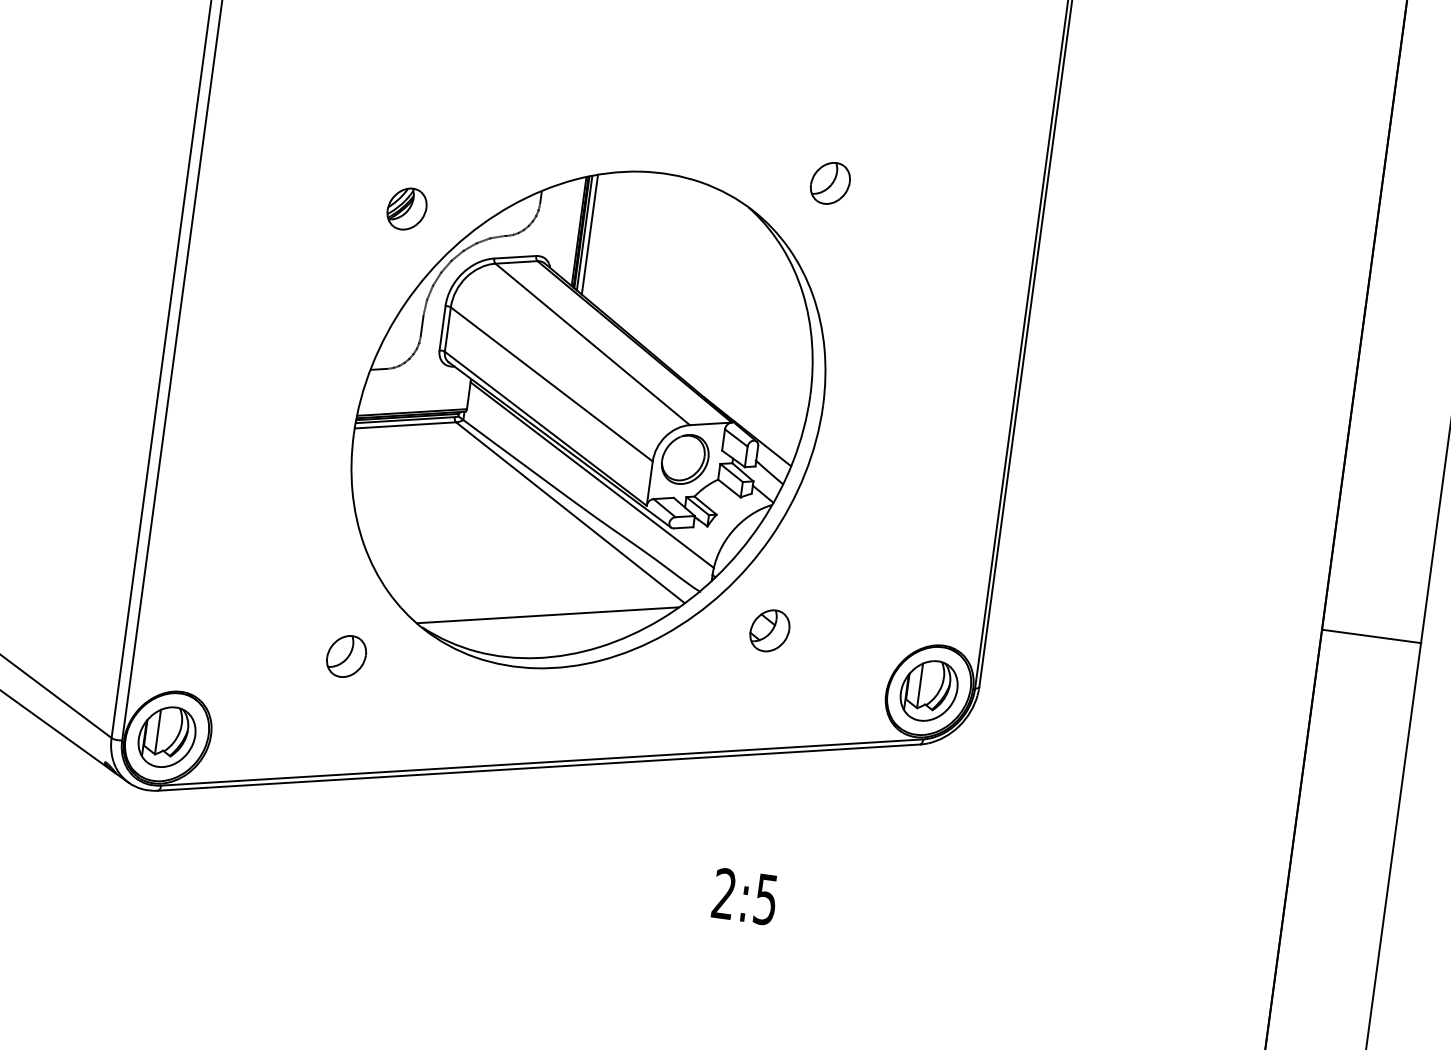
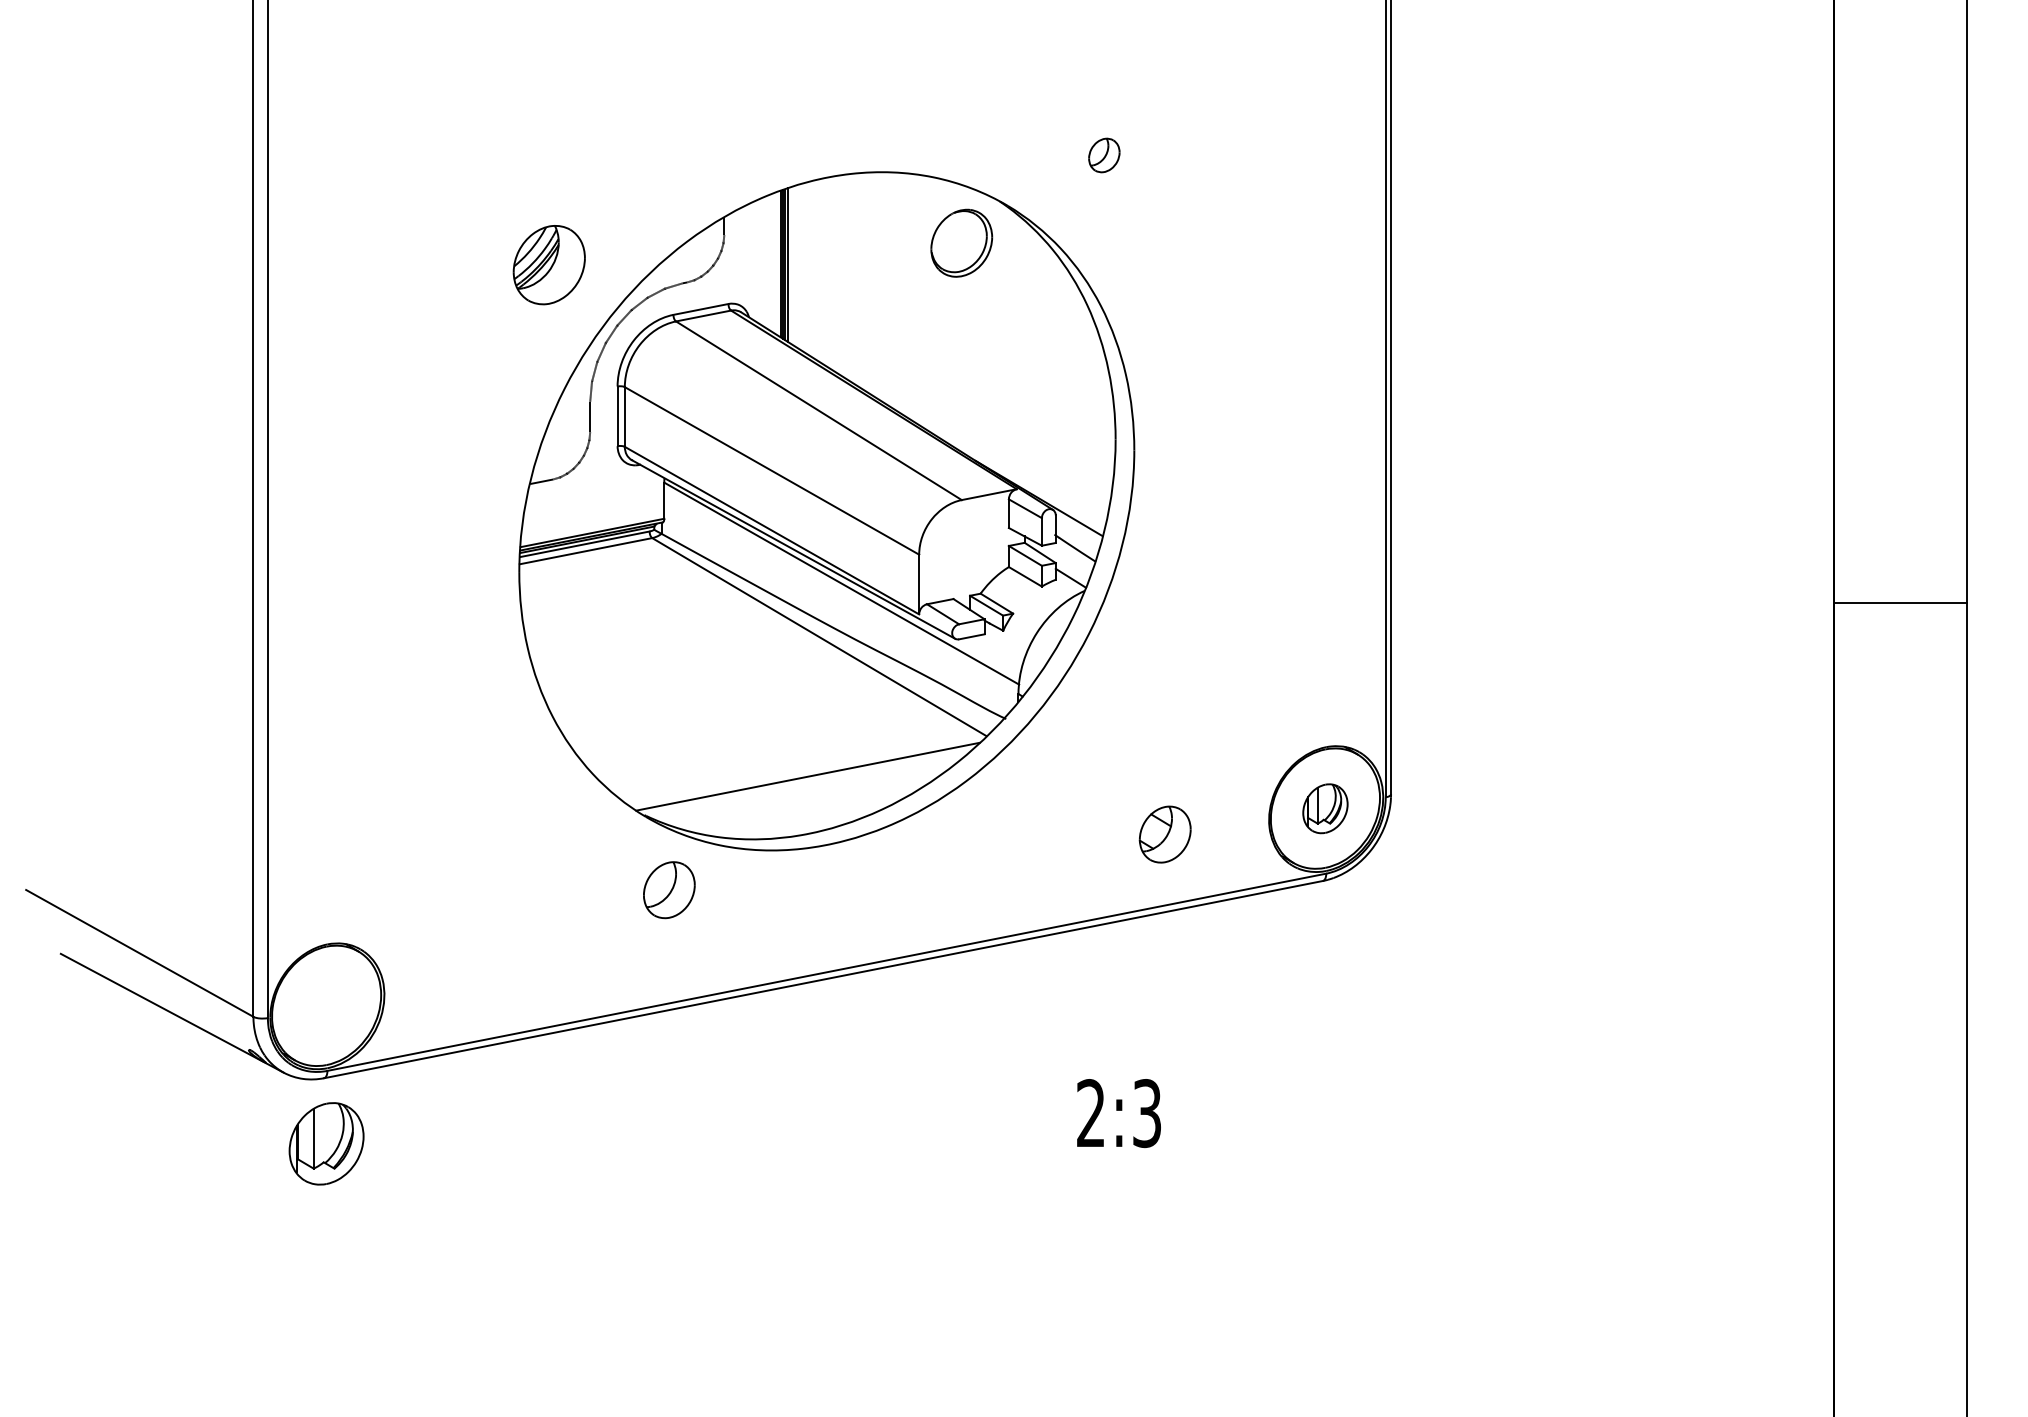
part: (830, 183) -> (1104, 155), size x0.6
part: (407, 208) -> (549, 264), size x1.4
line: (589, 234) -> (795, 265), removed
part: (685, 458) -> (961, 242), moved
part: (769, 630) -> (1164, 834), moved
line: (1371, 636) -> (1900, 603), moved
part: (346, 656) -> (669, 890), moved
part: (929, 690) -> (1325, 808), size x0.6
part: (167, 736) -> (326, 1143), moved
text: (765, 899) -> (1146, 1113), 2:5 -> 2:3

